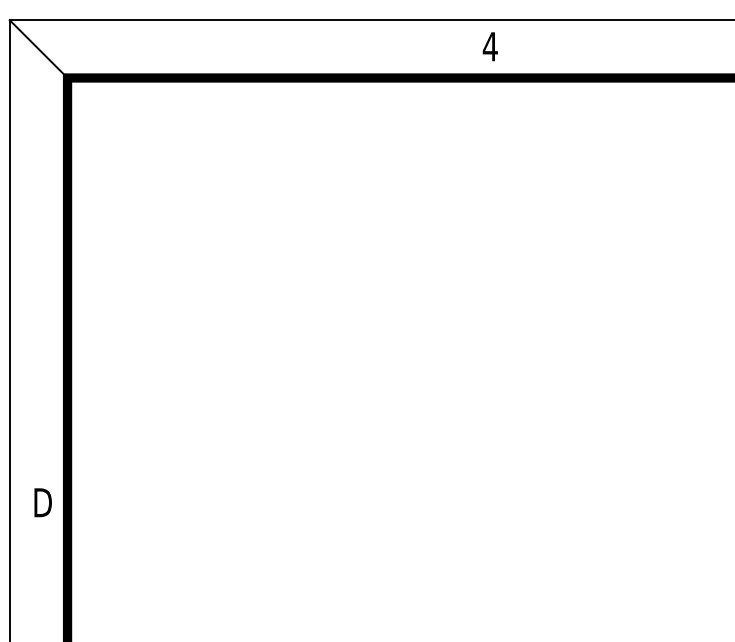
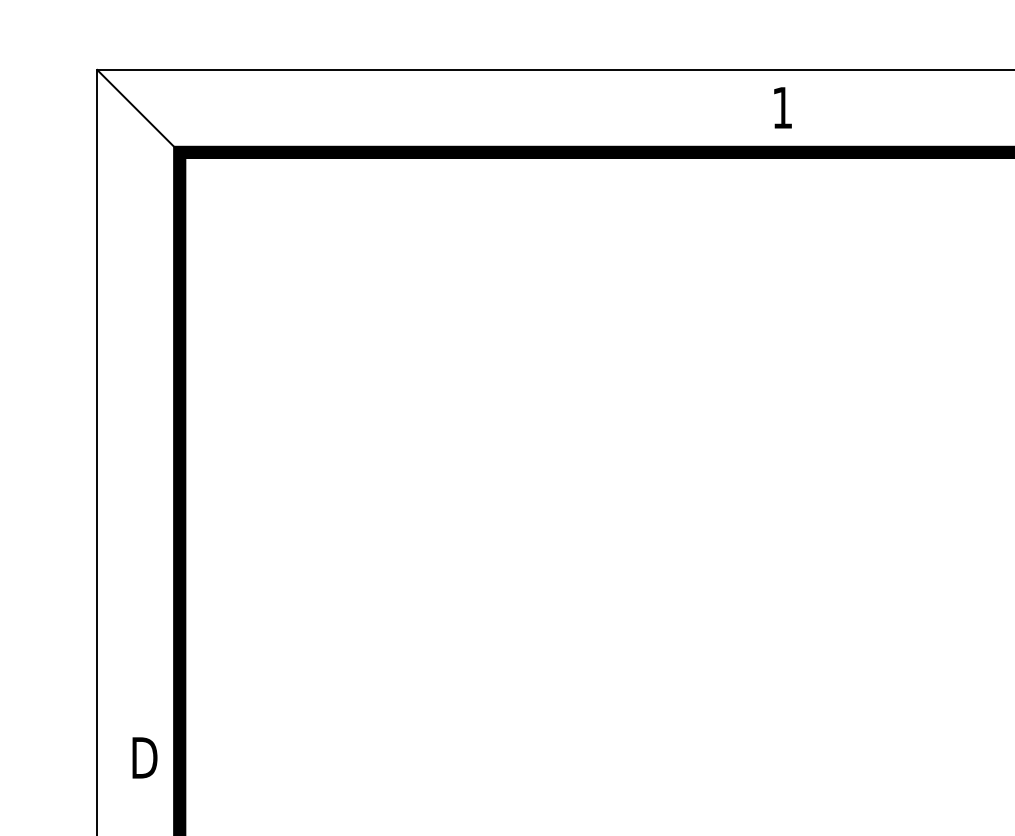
text: (489, 46) -> (781, 107), 4 -> 1

